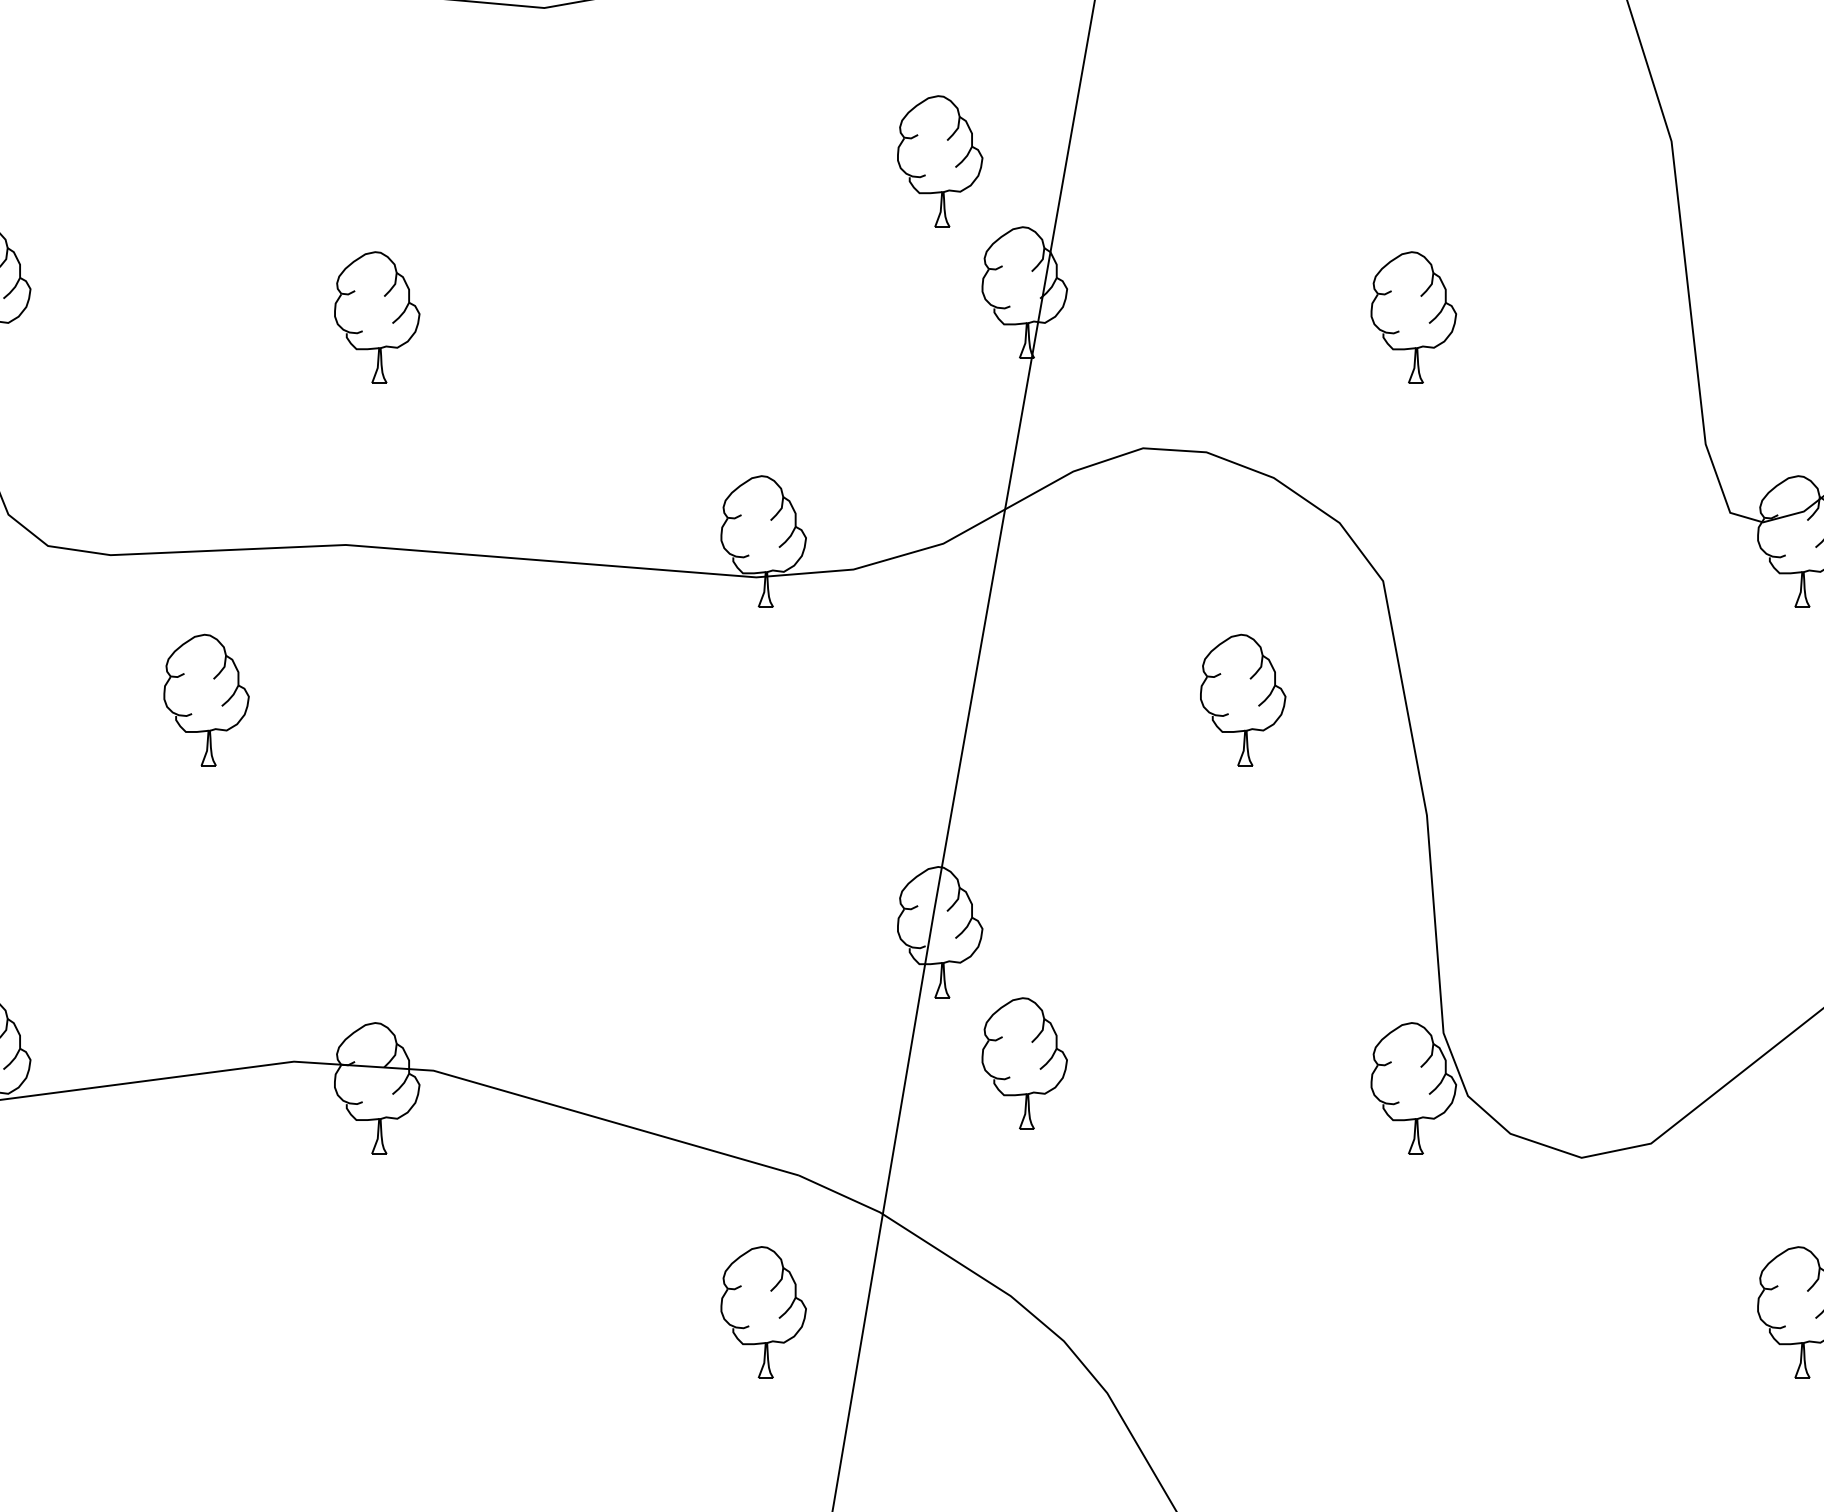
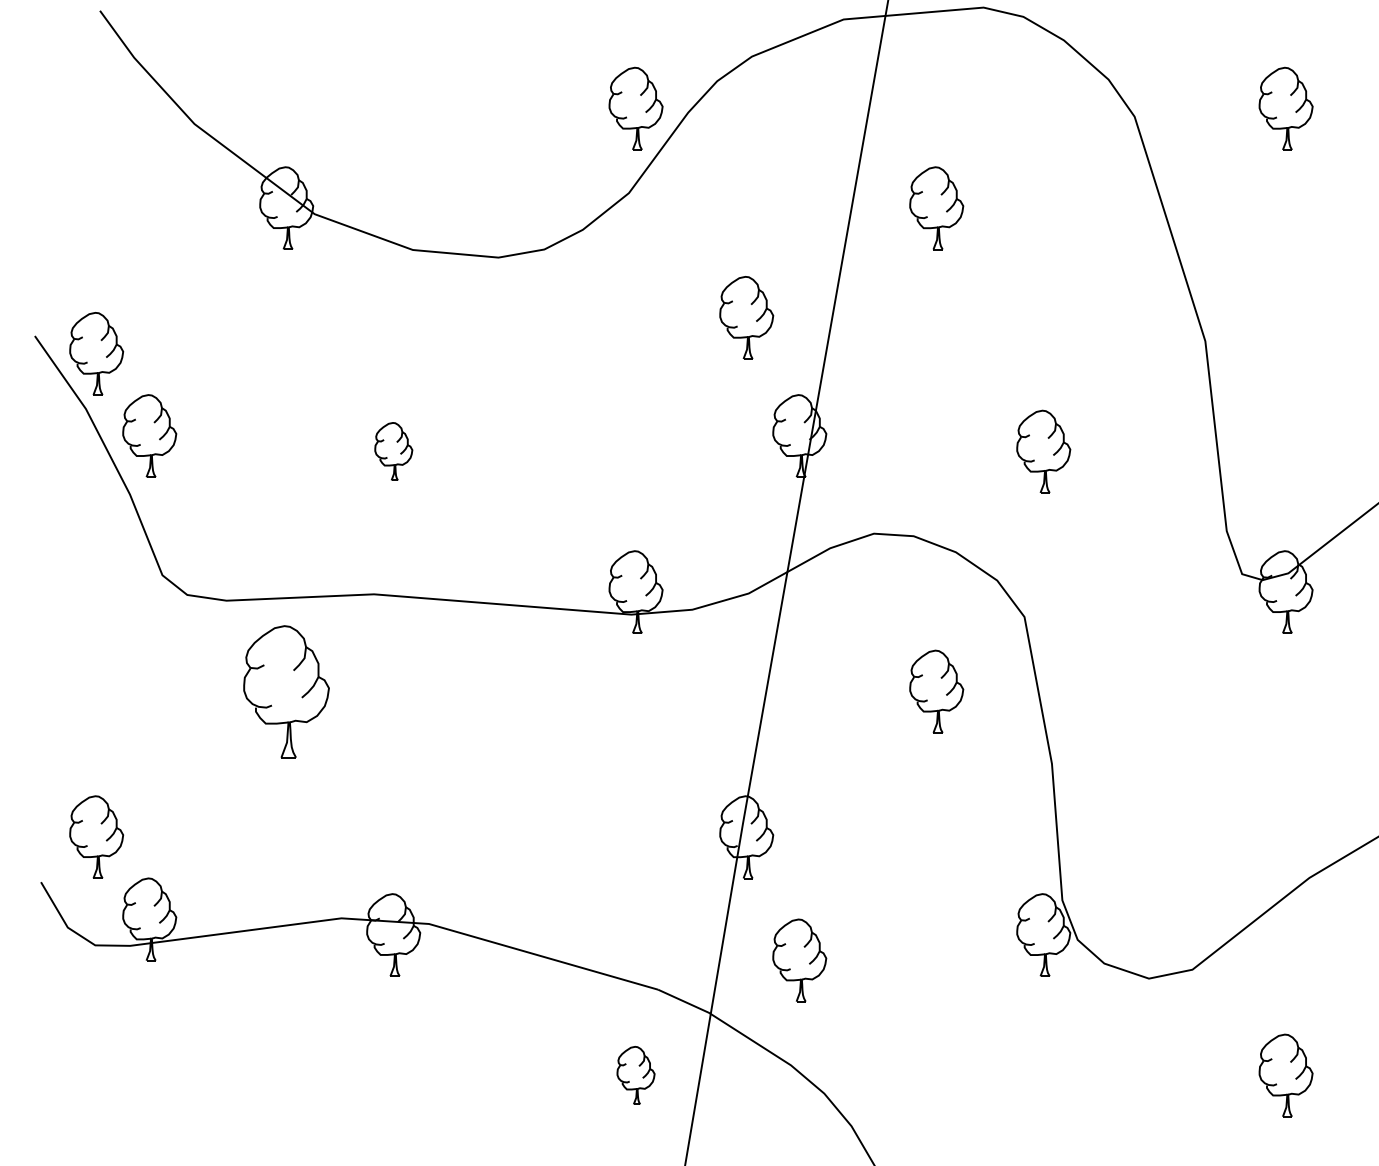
part: (939, 160) -> (746, 317), moved
part: (376, 317) -> (393, 451), size x0.7
part: (206, 699) -> (286, 691), size x1.6
part: (1024, 1063) -> (799, 960), moved
part: (762, 1312) -> (635, 1075), size x0.7

